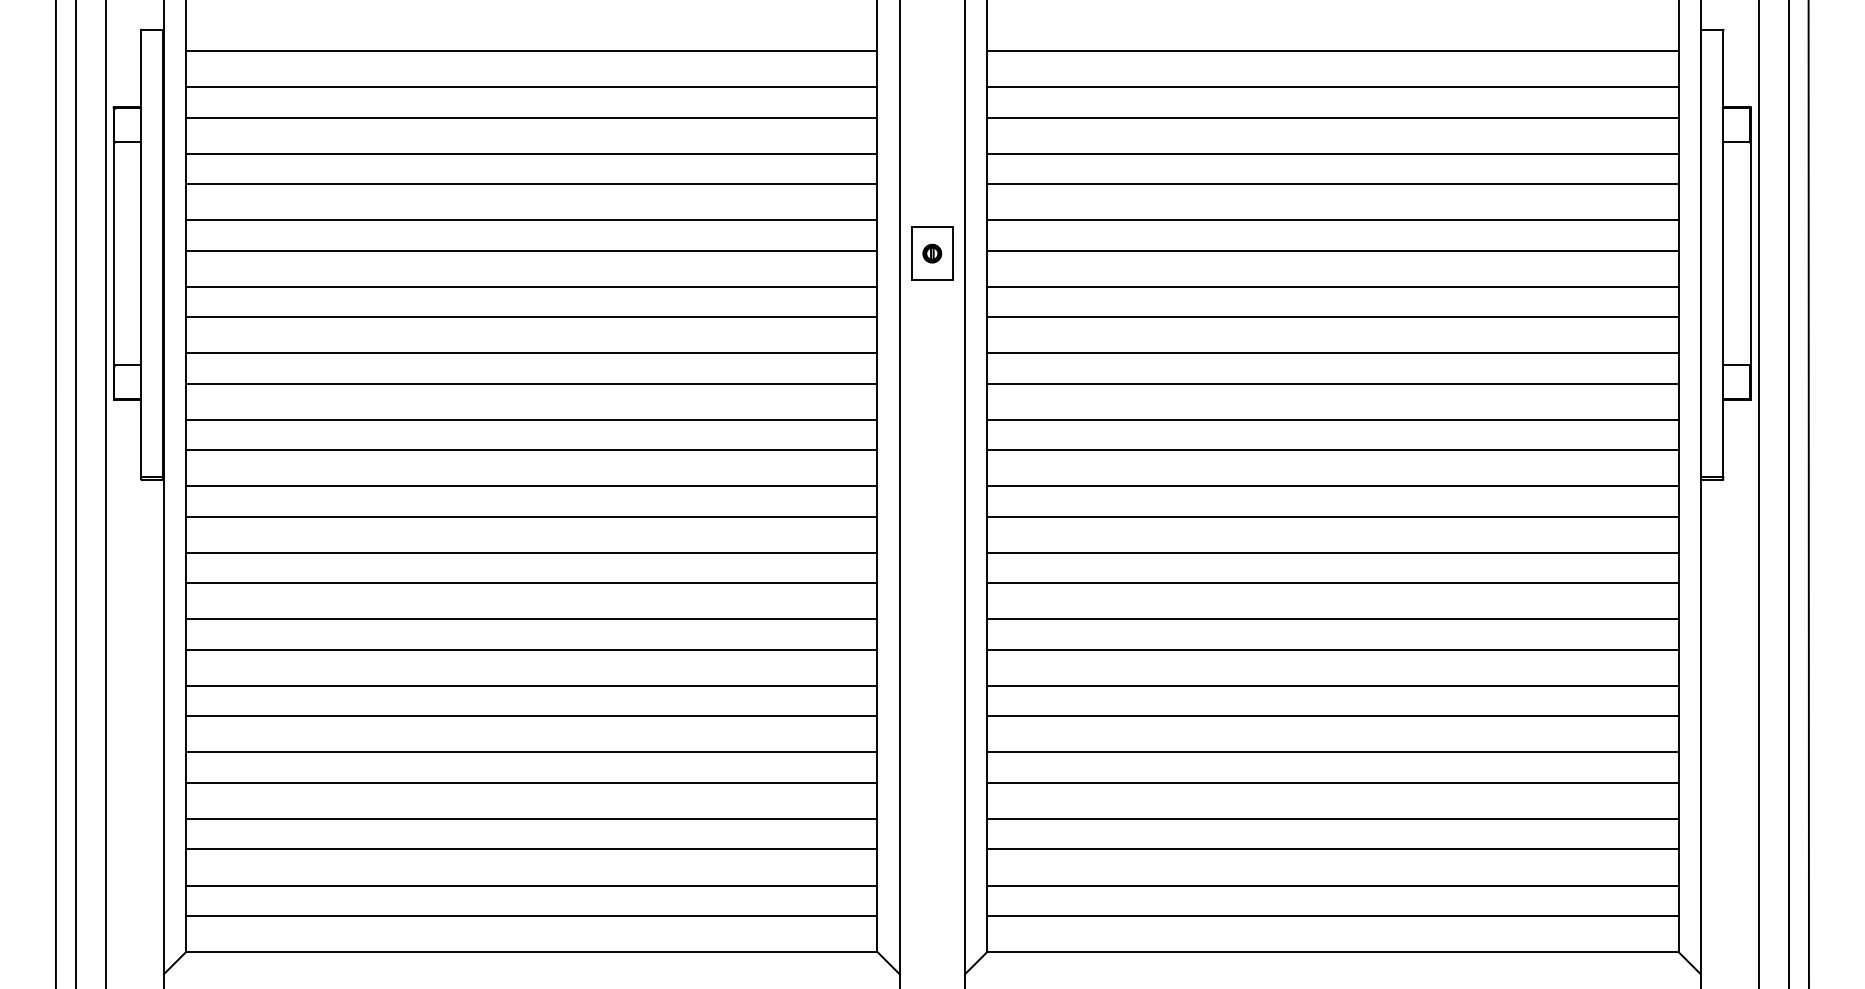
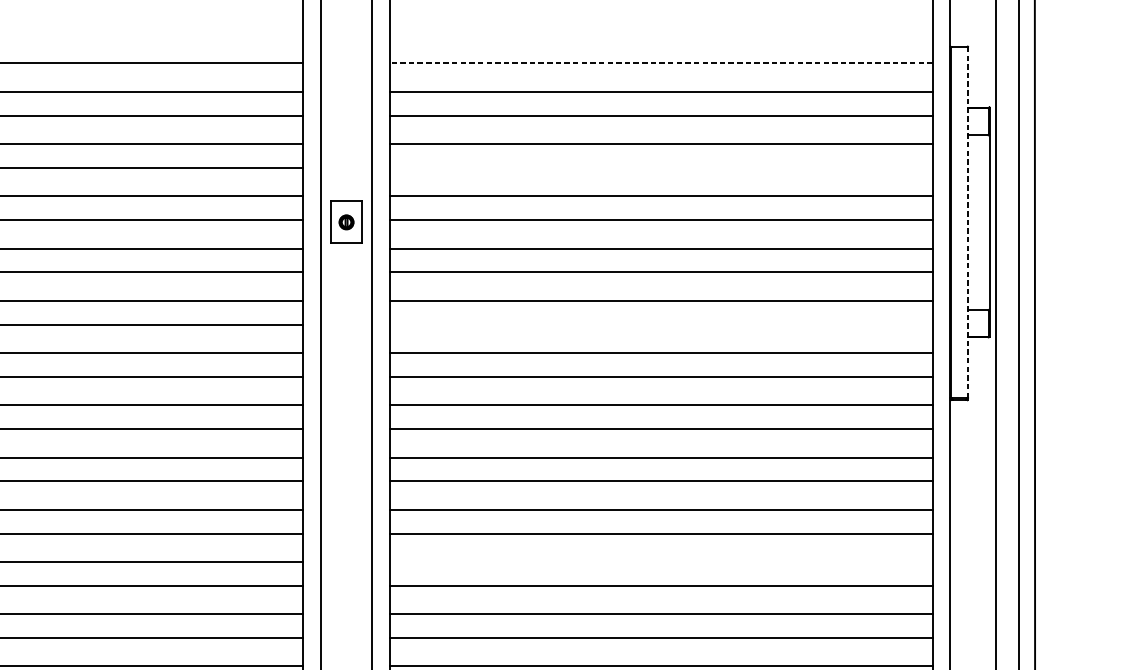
line: (1332, 51) -> (660, 63), solid -> dashed
line: (1332, 184) -> (660, 168), removed
line: (1723, 253) -> (968, 222), solid -> dashed
line: (1332, 383) -> (660, 324), removed
line: (1332, 685) -> (660, 561), removed

